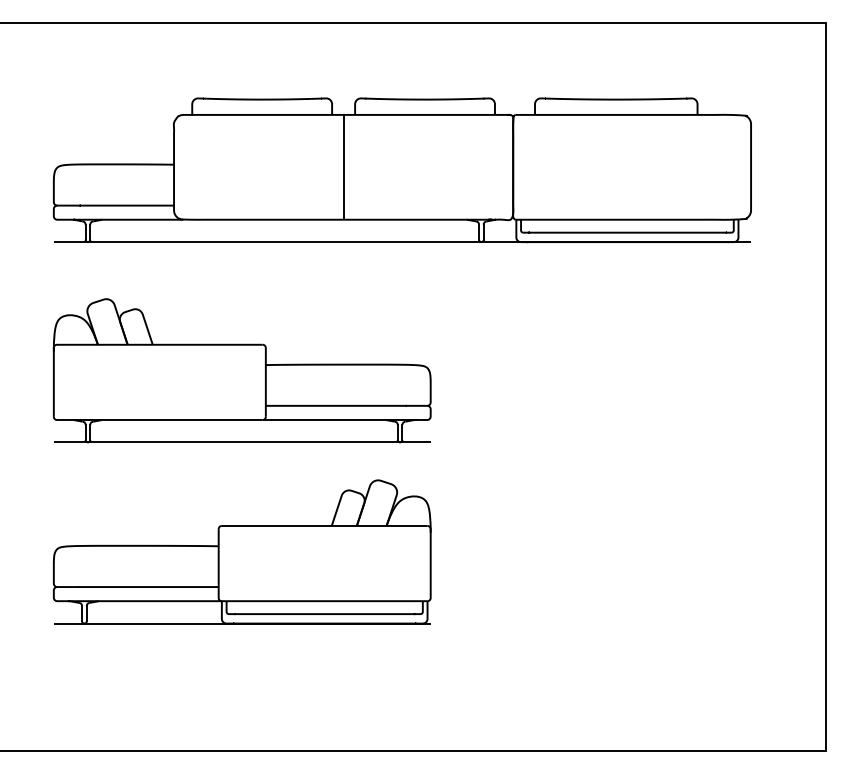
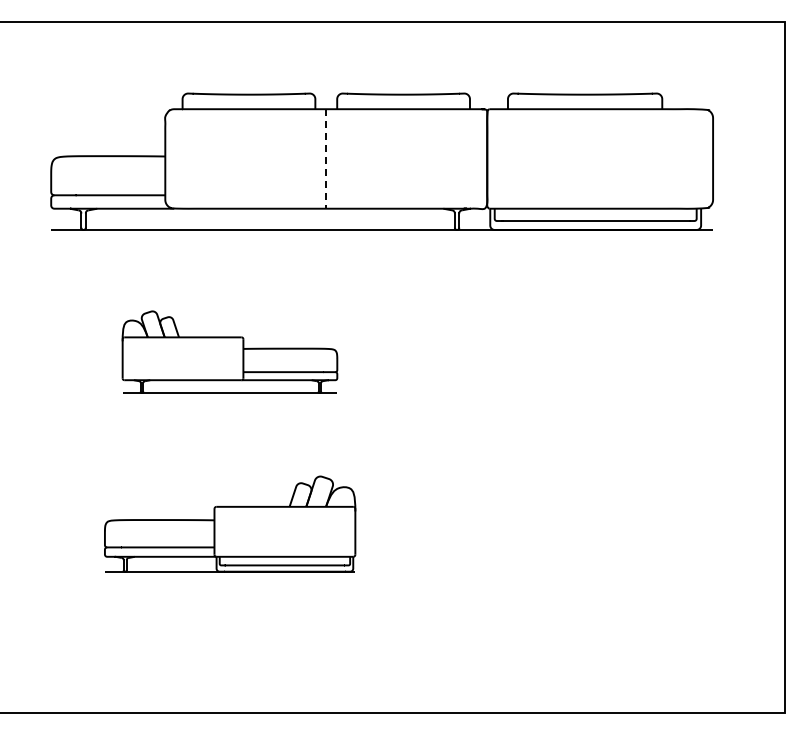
line: (343, 167) -> (326, 159), solid -> dashed
part: (241, 370) -> (229, 351), size x0.6
part: (242, 551) -> (230, 523), size x0.7

